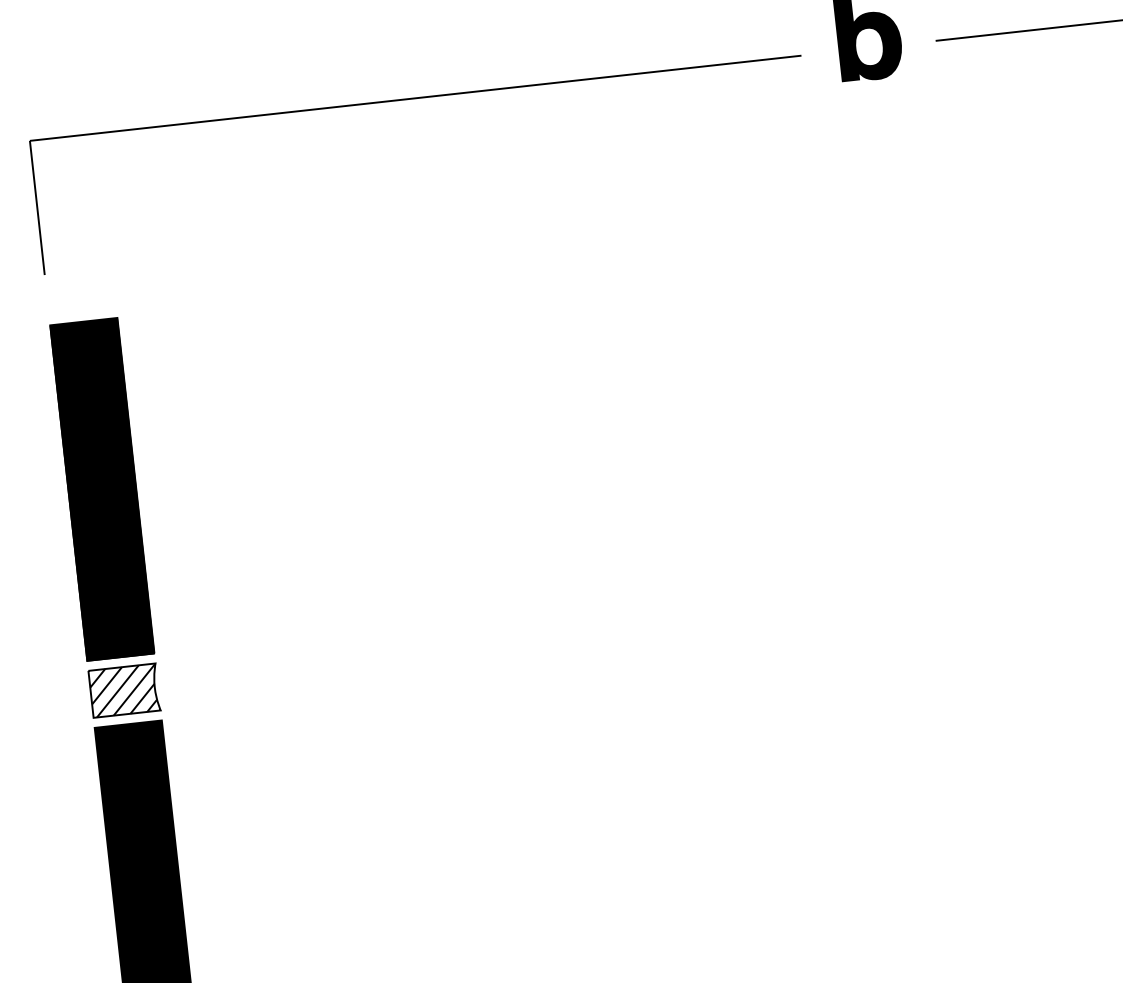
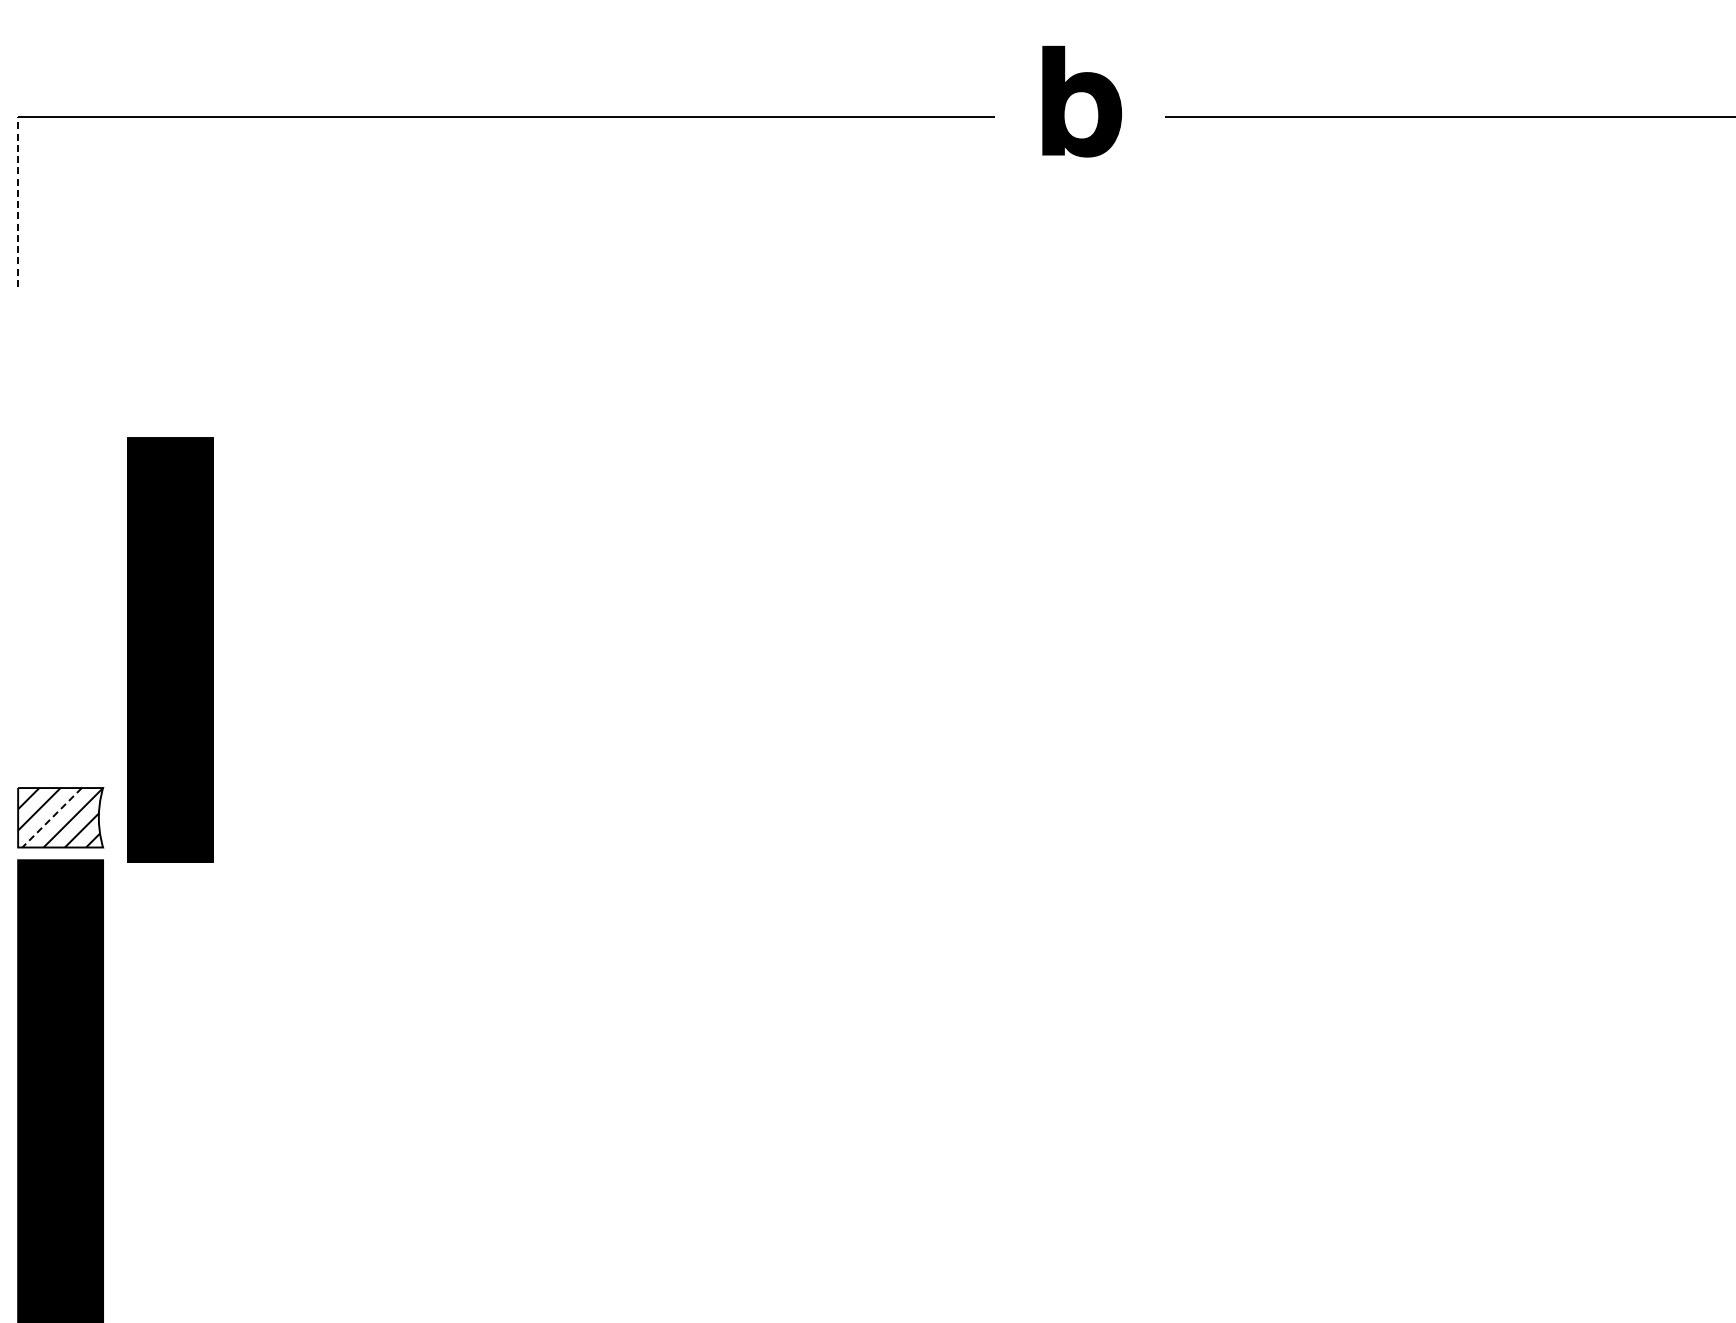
line: (37, 207) -> (18, 201), solid -> dashed
part: (102, 489) -> (170, 649), moved
line: (117, 692) -> (51, 818), solid -> dashed

